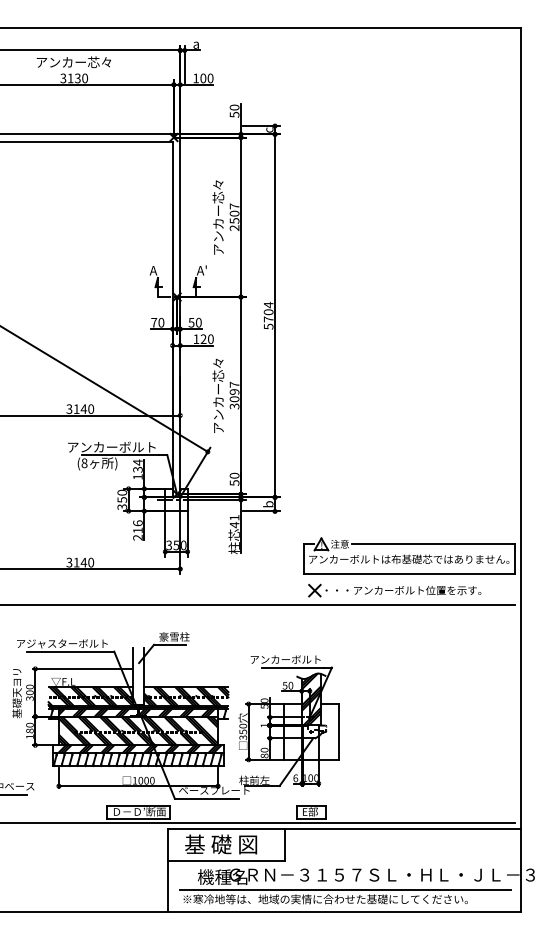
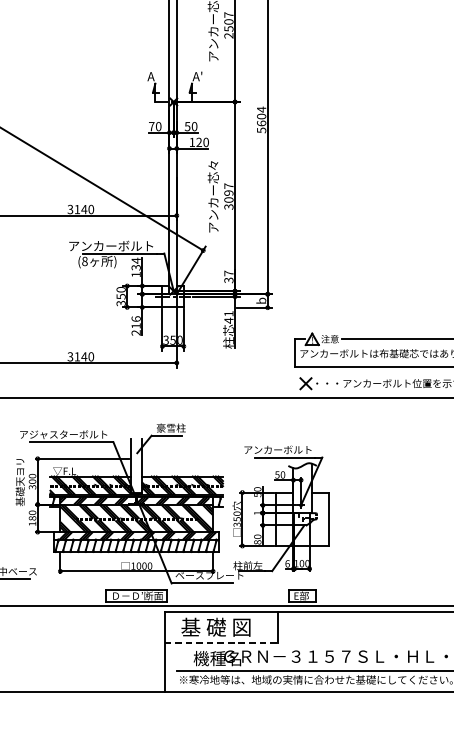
text: (268, 319) -> (261, 123), 5704 -> 5604
text: (234, 478) -> (228, 276), 50 -> 37
hatch: (310, 699) -> (301, 488), removed
line: (226, 860) -> (221, 642), solid -> dashed

